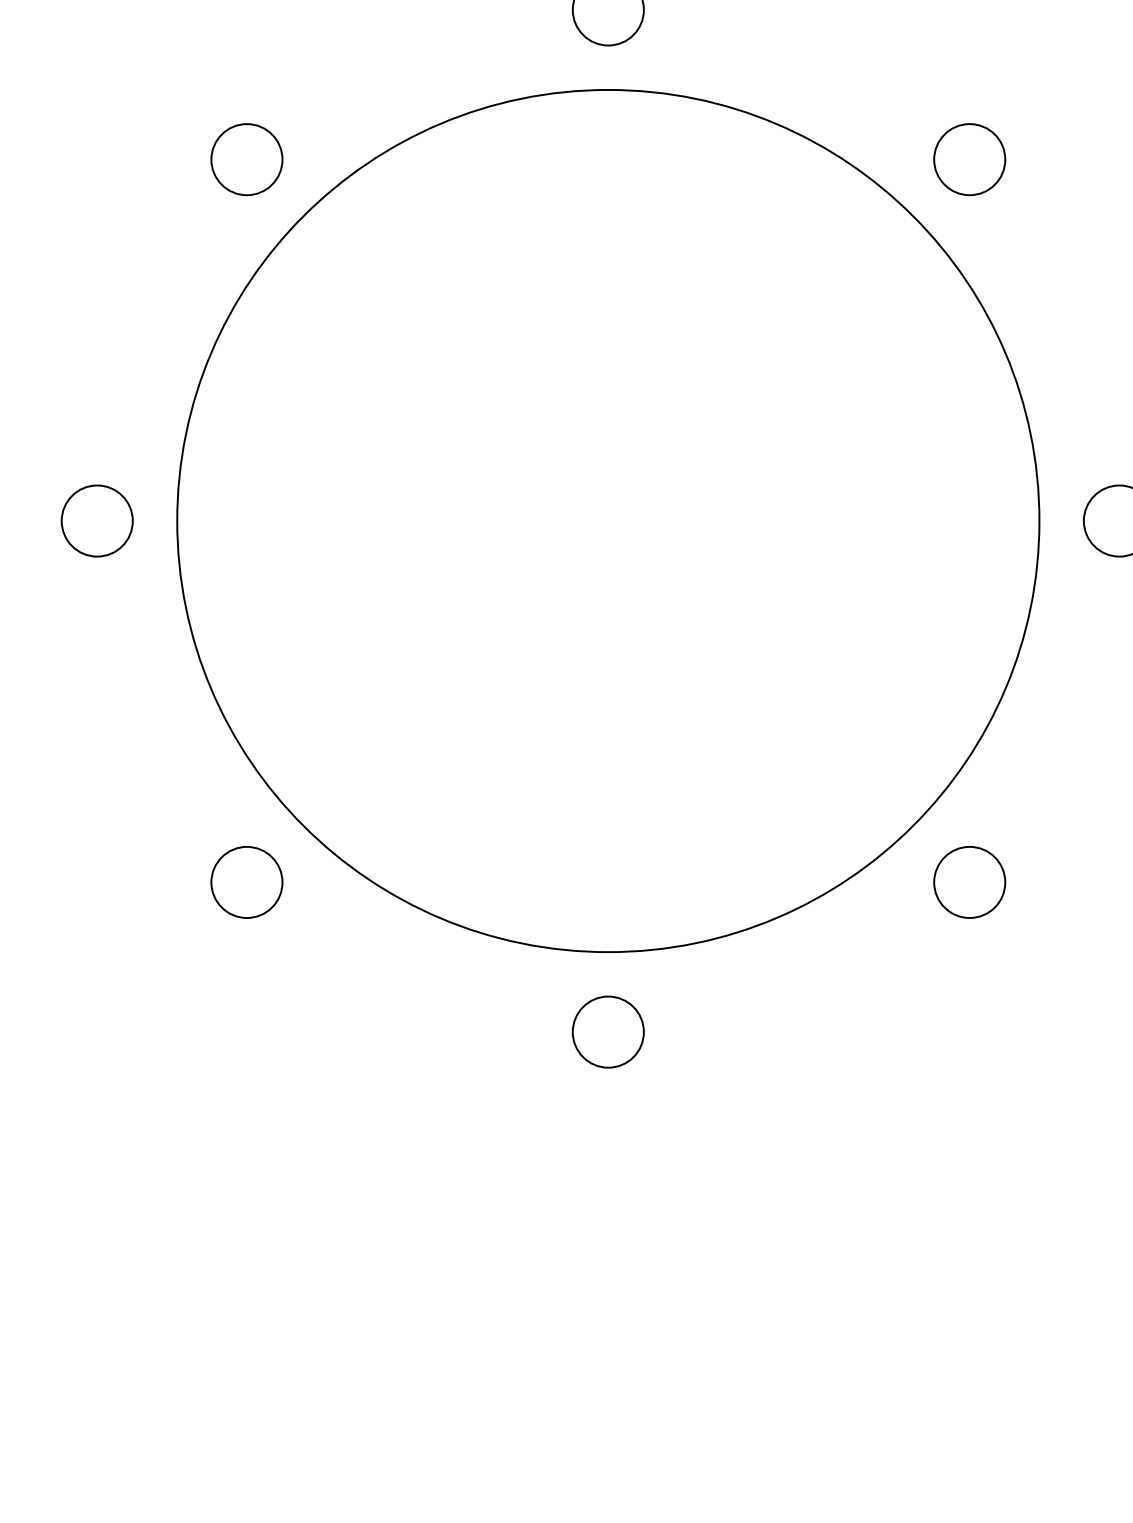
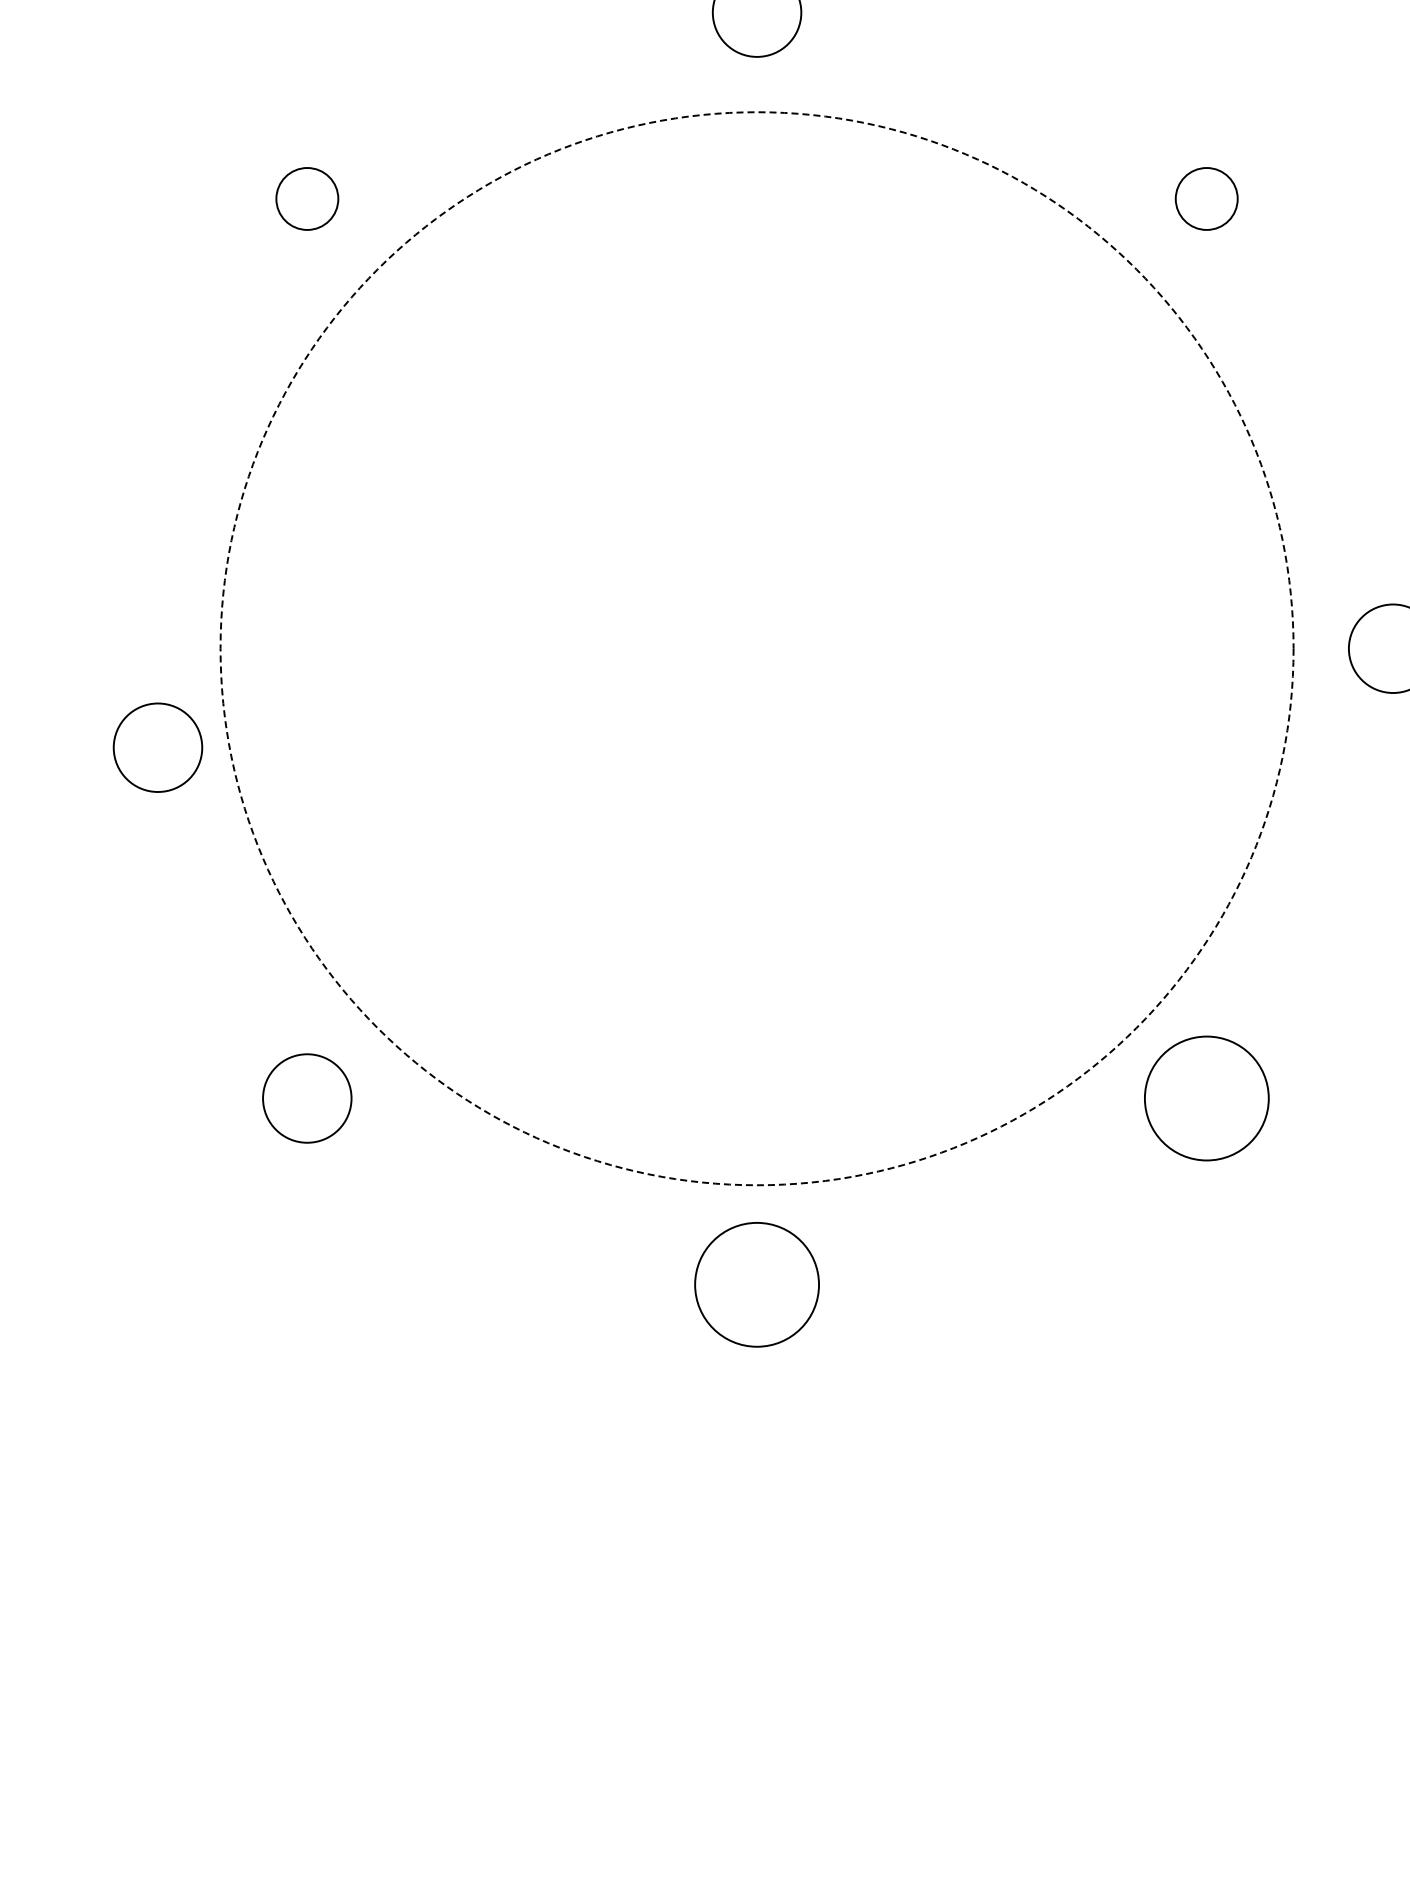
circle: (247, 159) -> (307, 198), size x0.7
circle: (969, 159) -> (1206, 198), size x0.7
circle: (96, 520) -> (157, 747), moved
circle: (607, 520) -> (756, 648), solid -> dashed
circle: (969, 882) -> (1206, 1098), size x1.4
circle: (607, 1031) -> (756, 1284), size x1.4

